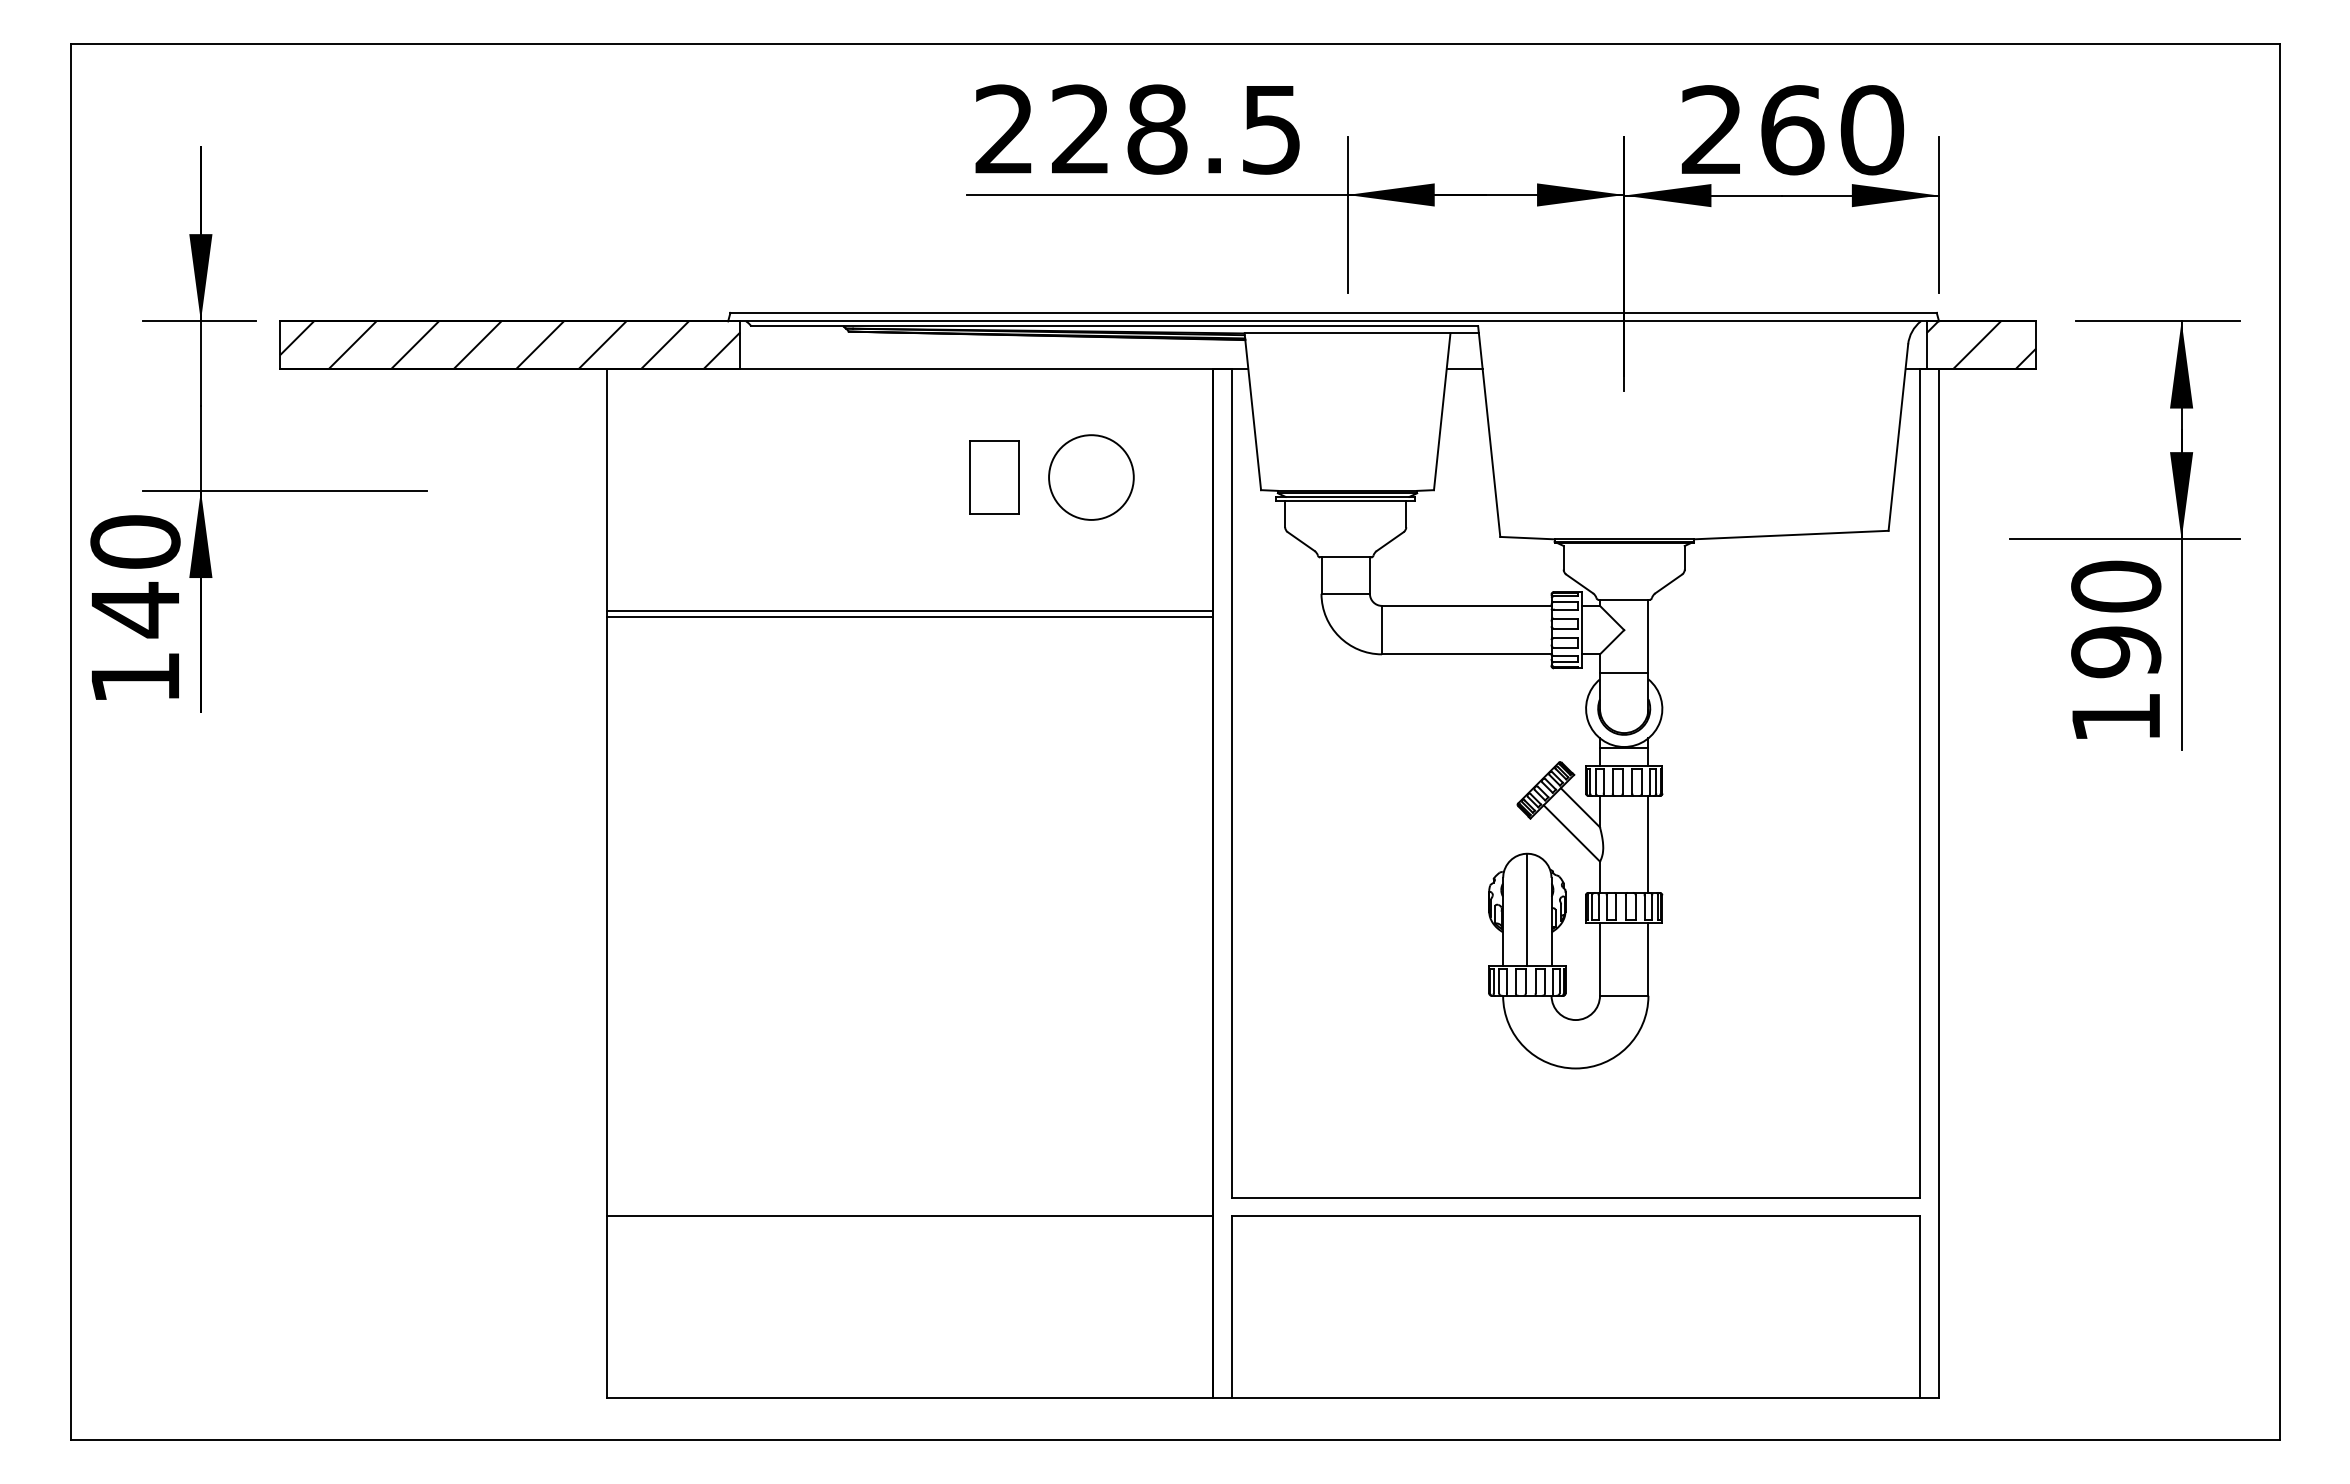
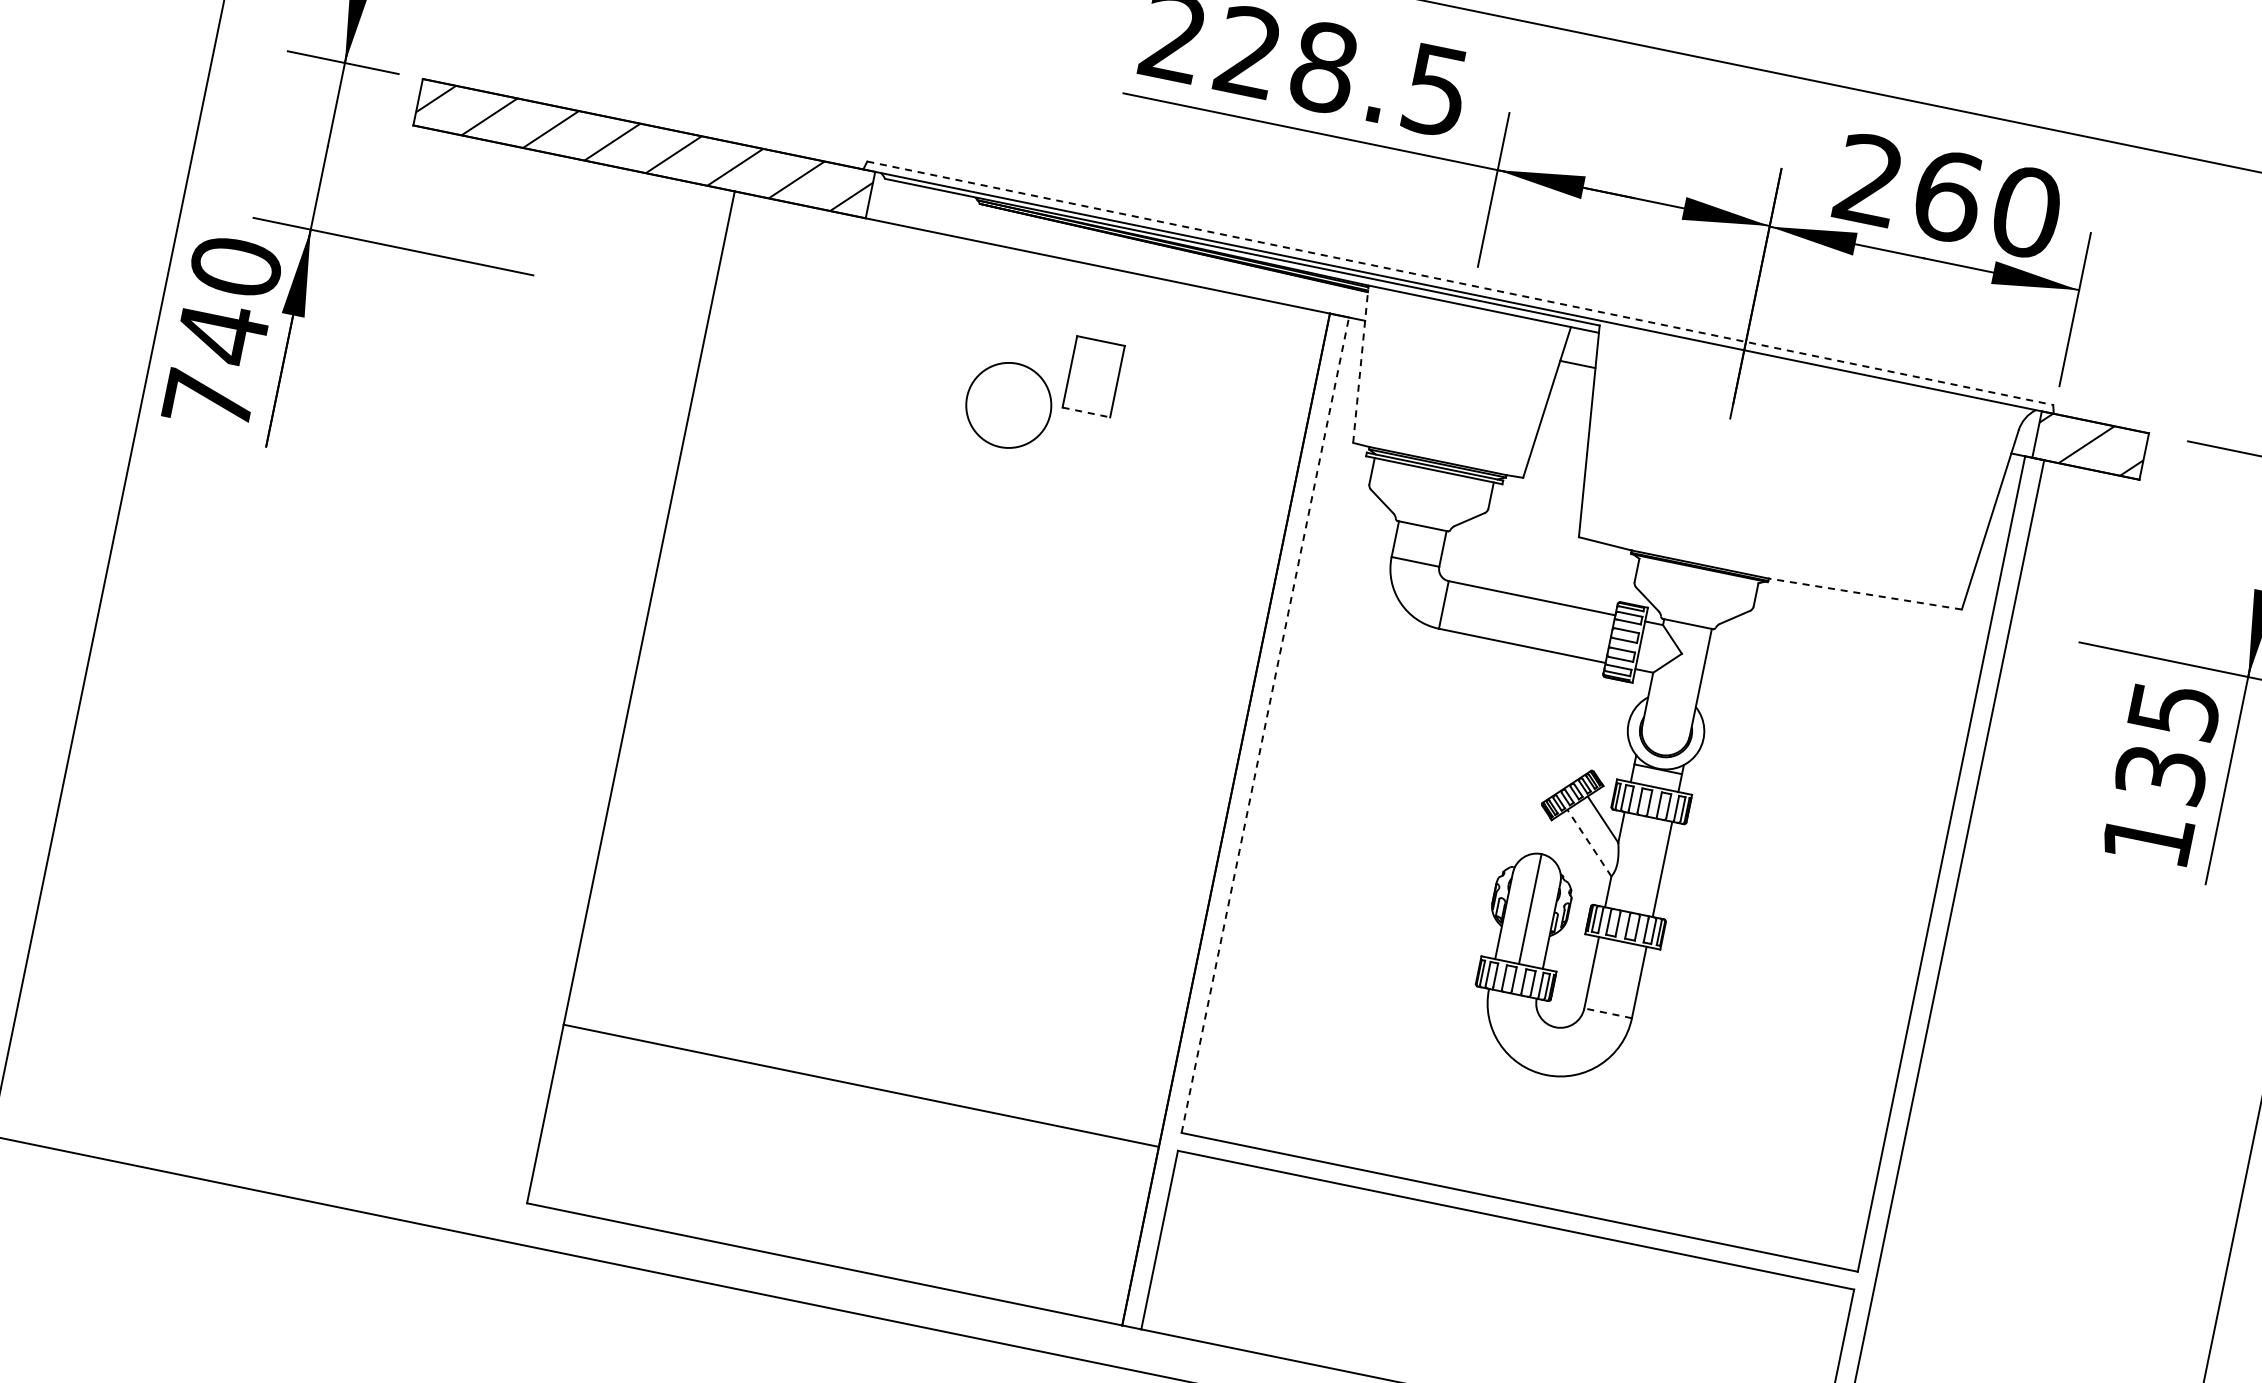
line: (1334, 312) -> (1461, 283), solid -> dashed
line: (1252, 411) -> (1360, 363), solid -> dashed
circle: (1091, 477) -> (1008, 405), moved
line: (995, 513) -> (1087, 412), solid -> dashed
line: (1790, 535) -> (1864, 594), solid -> dashed
line: (909, 610) -> (983, 490), removed
line: (909, 616) -> (982, 496), removed
text: (2116, 619) -> (2168, 742), 190 -> 135
line: (1624, 672) -> (1673, 695), removed
text: (134, 677) -> (207, 399), 140 -> 740
line: (1231, 783) -> (1264, 725), solid -> dashed
line: (1571, 833) -> (1589, 843), solid -> dashed
line: (1623, 995) -> (1607, 1012), solid -> dashed

